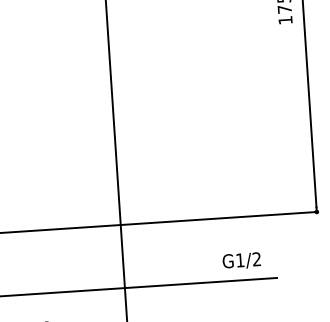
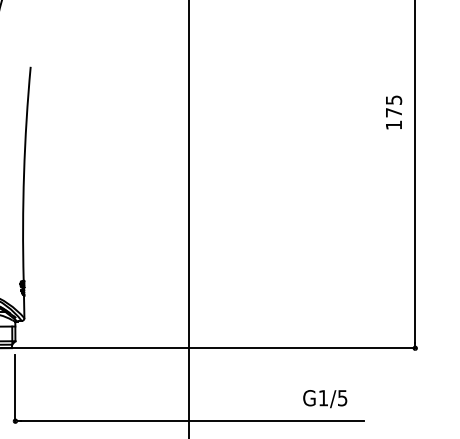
text: (256, 259) -> (342, 398), G1/2 -> G1/5

